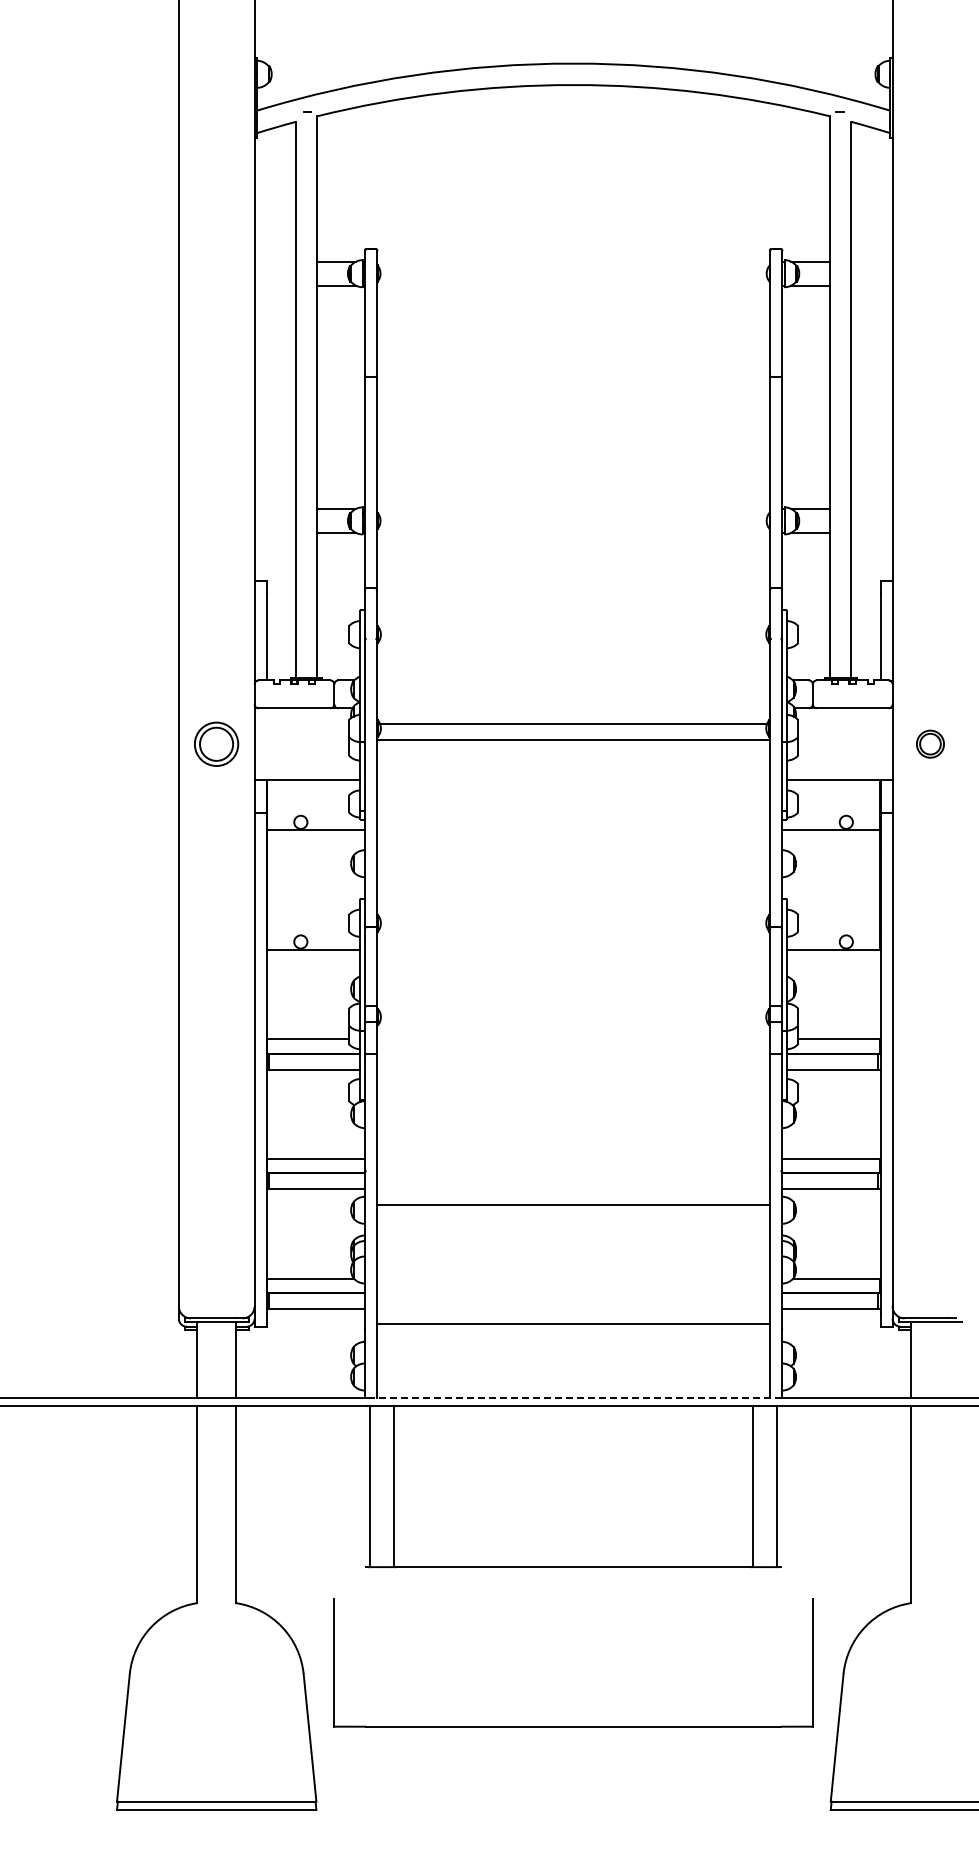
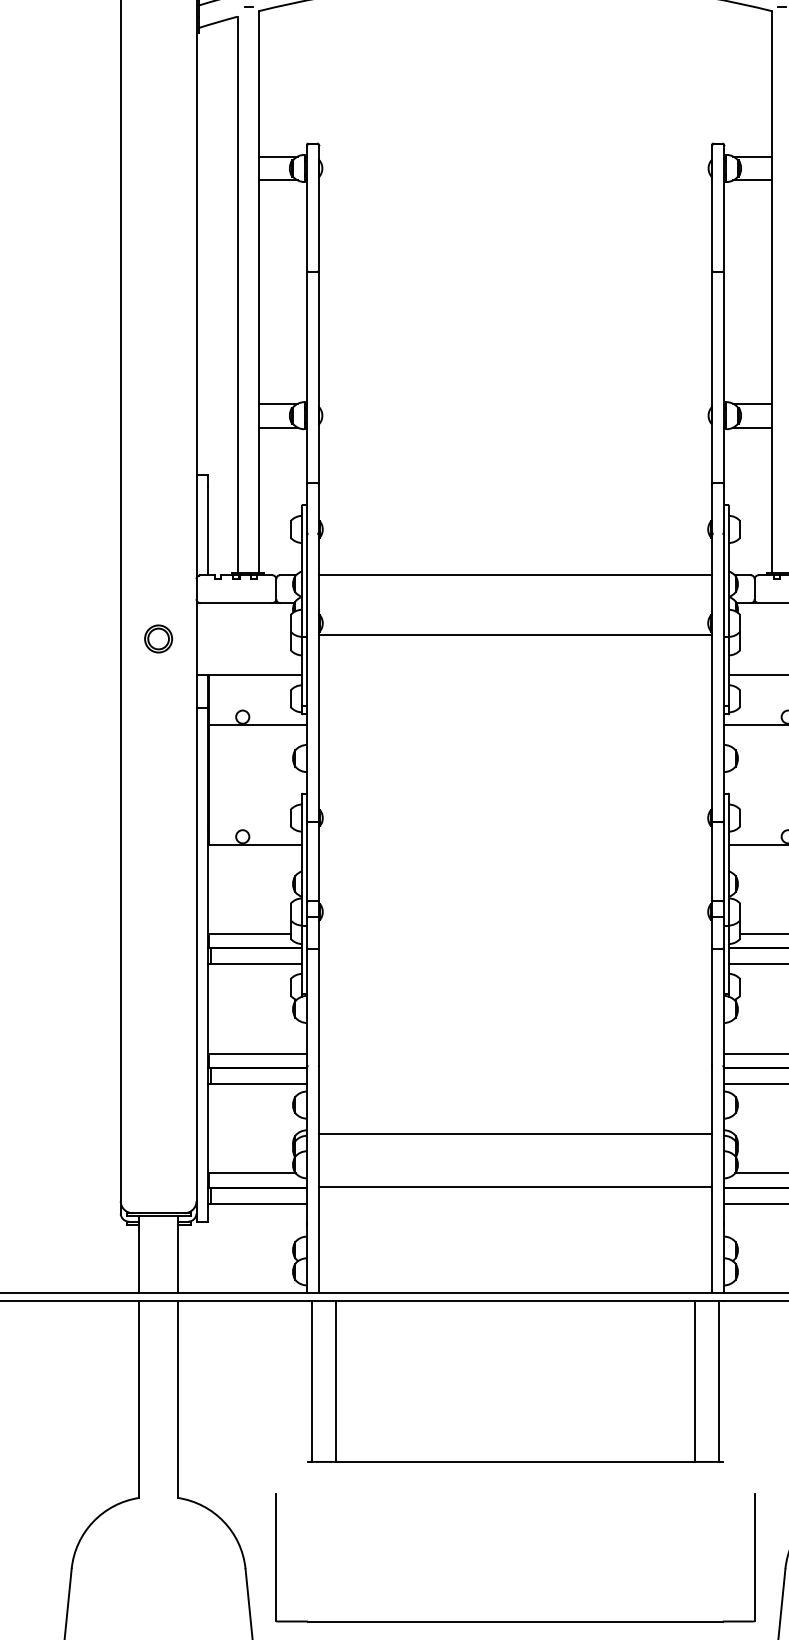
line: (573, 724) -> (515, 575), moved
part: (216, 743) -> (158, 638), size x0.62
line: (573, 1205) -> (515, 1134), moved
line: (573, 1324) -> (515, 1187), moved
line: (574, 1398) -> (516, 1293), dashed -> solid

